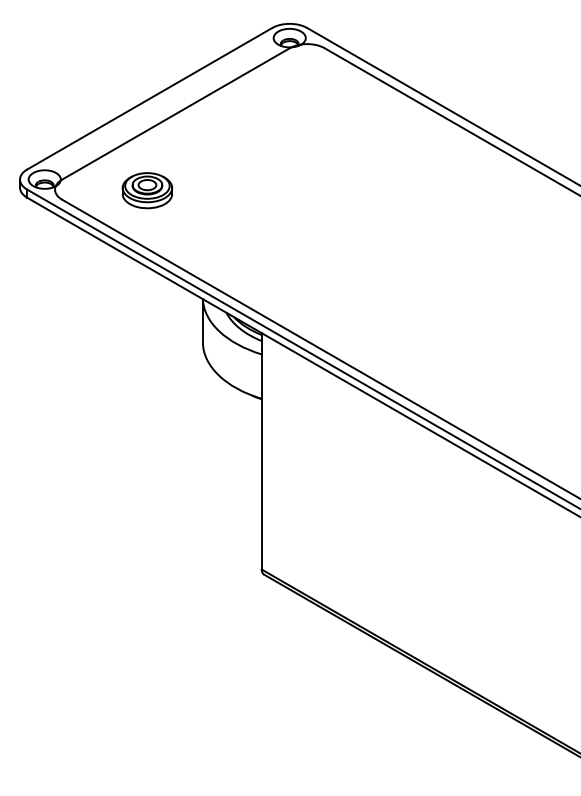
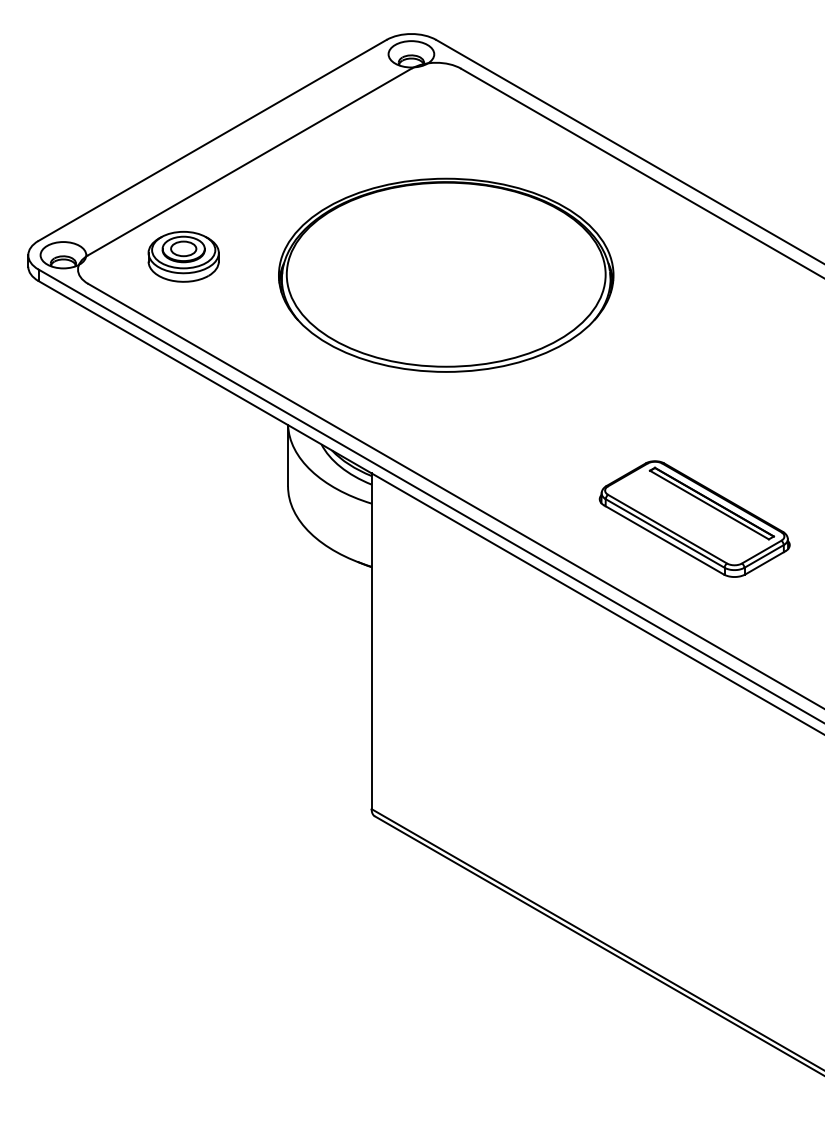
part: (147, 190) -> (183, 256), moved
part: (313, 193) -> (445, 275), added
part: (488, 364) -> (693, 517), added

